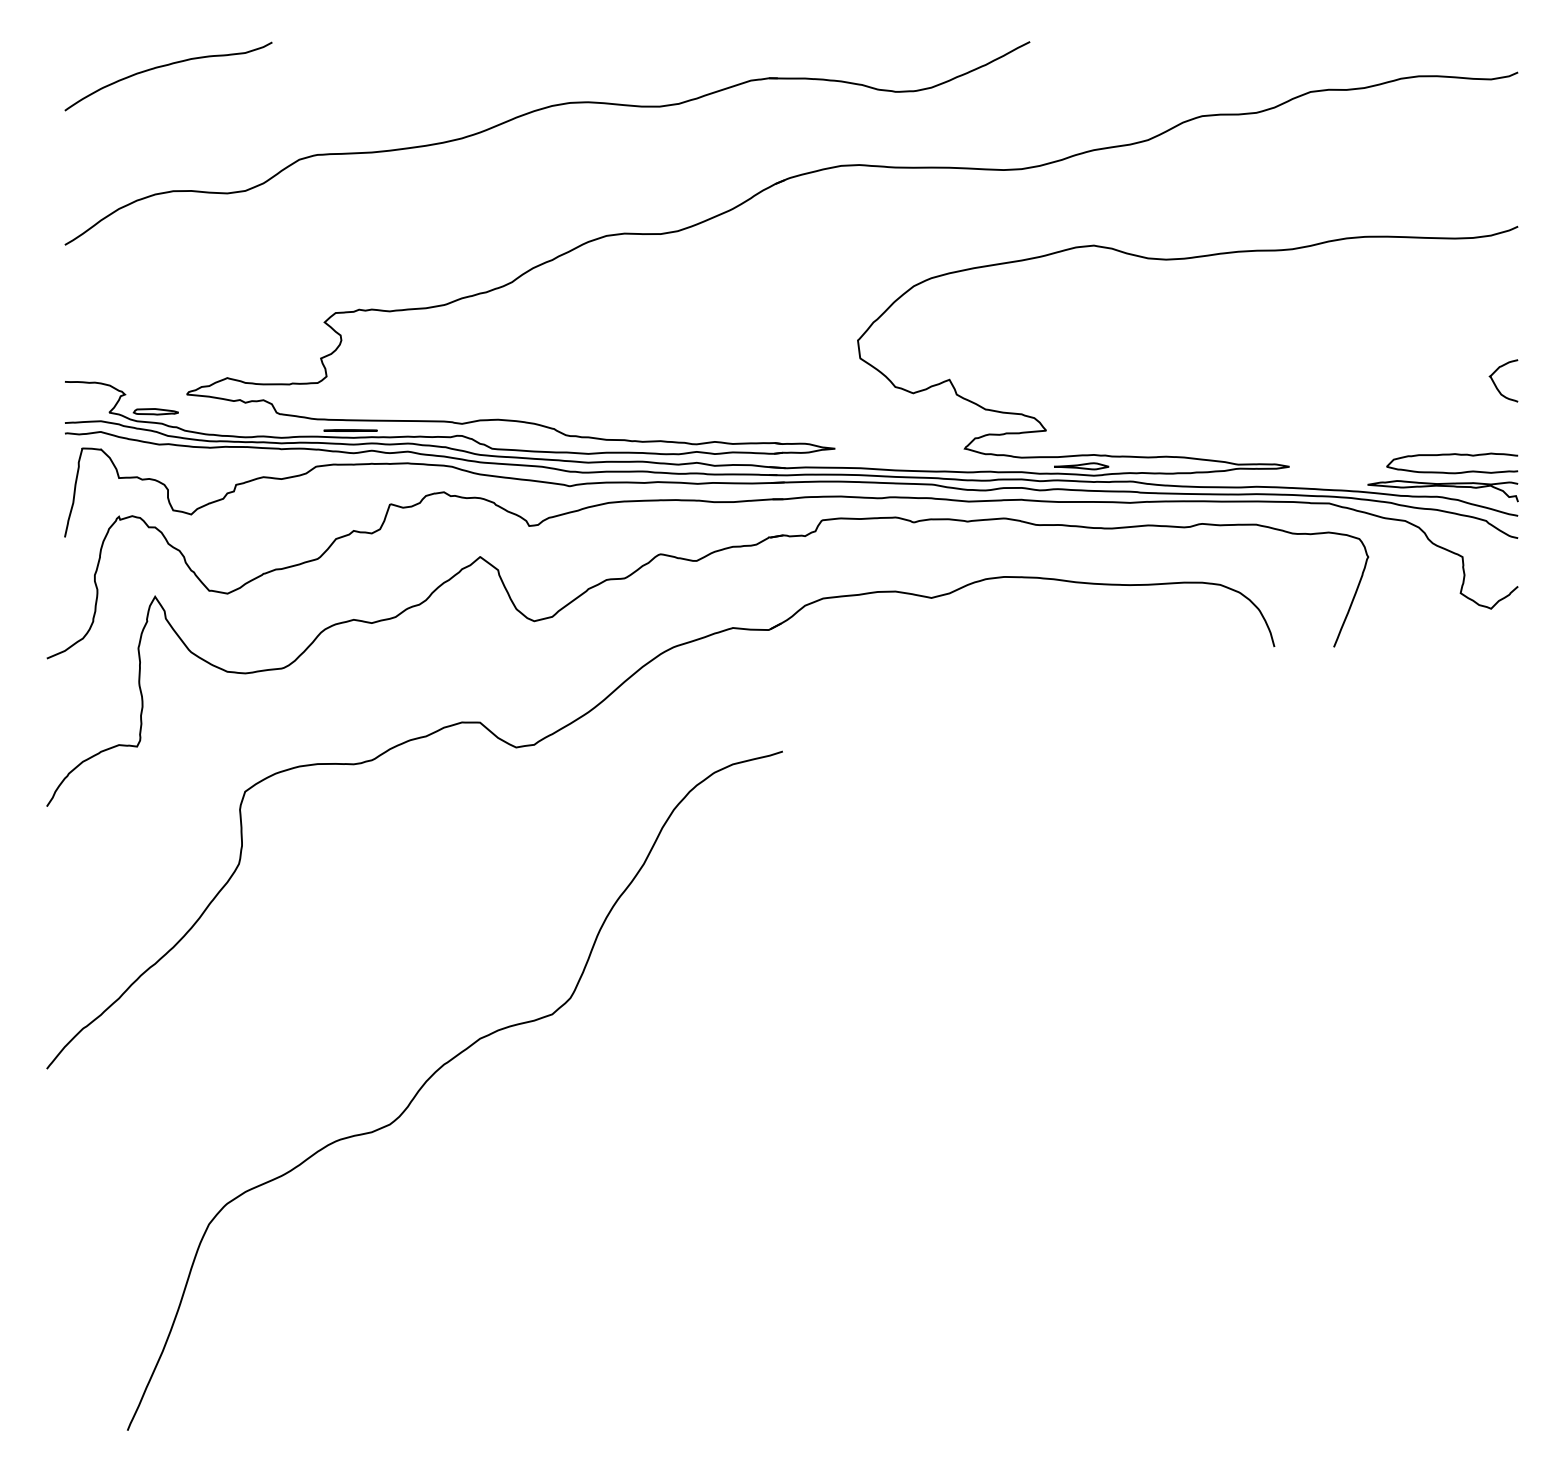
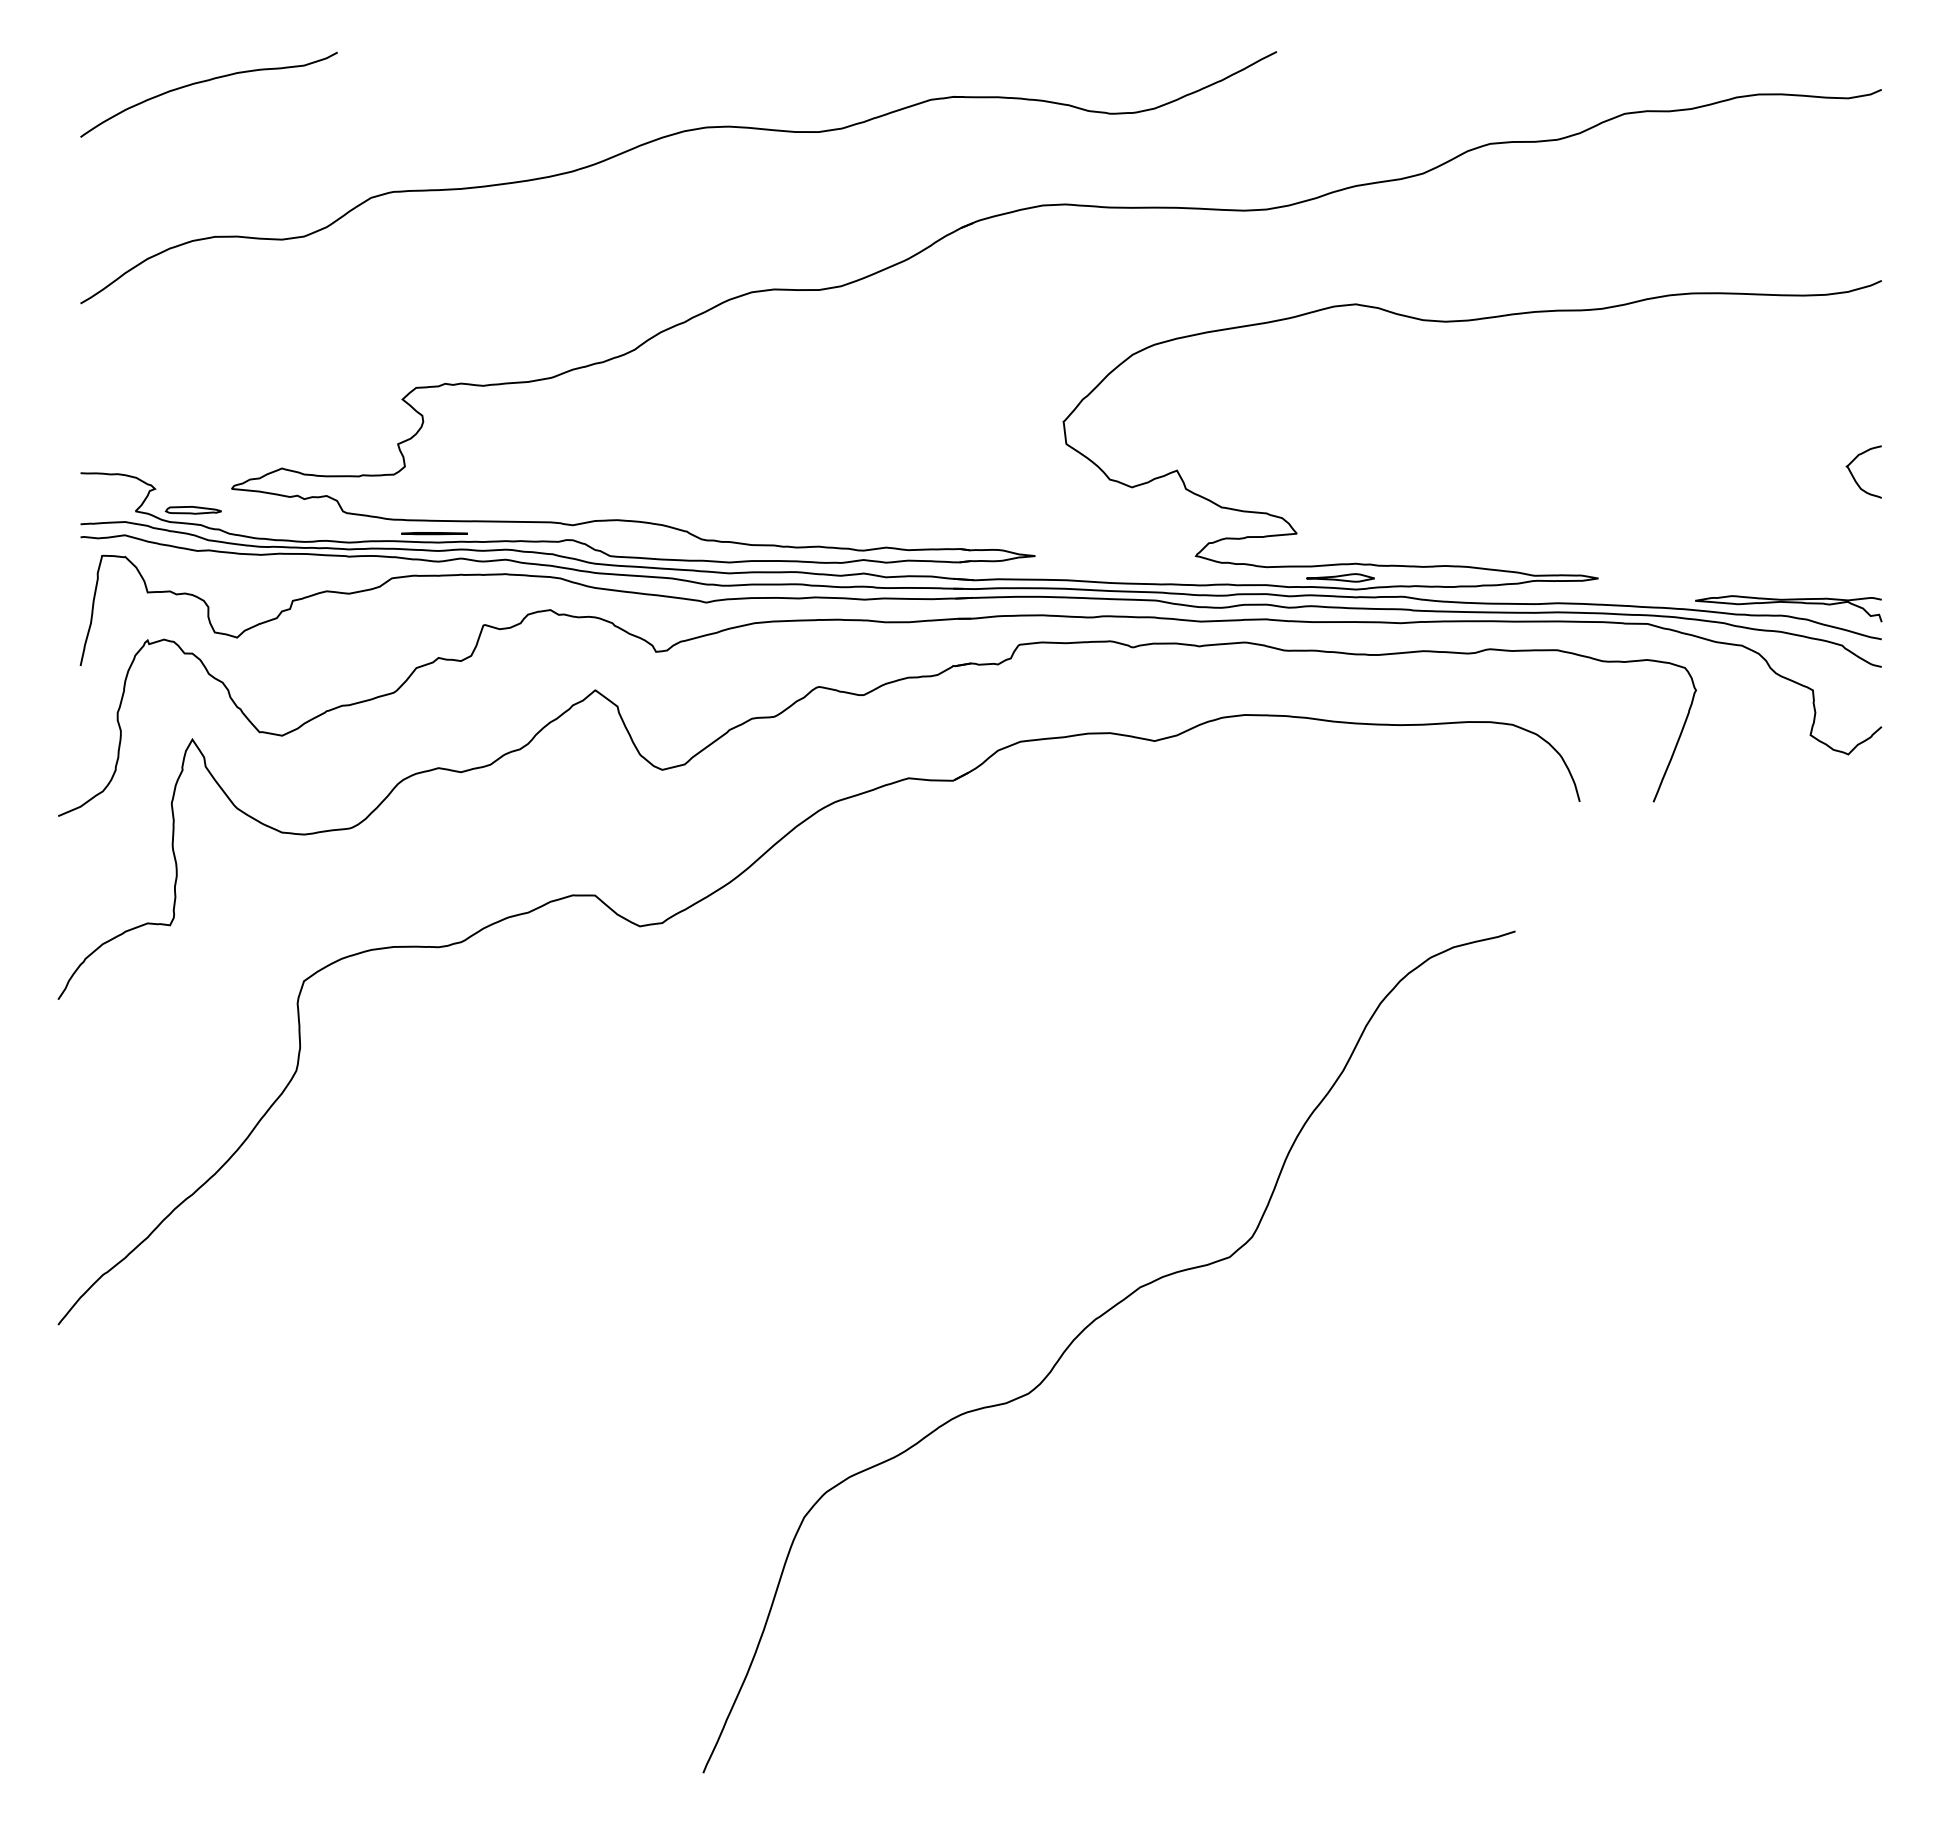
curve: (1450, 455) -> (1797, 564), removed
curve: (440, 1069) -> (1090, 1325), moved

